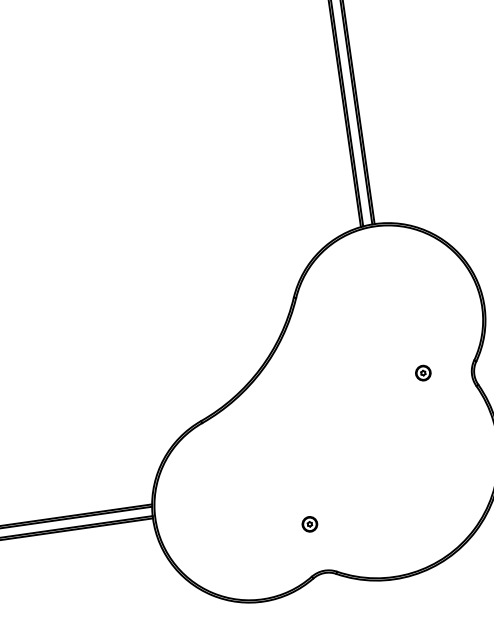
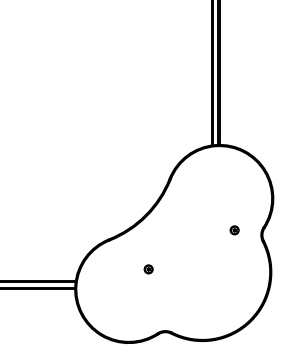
part: (309, 524) -> (148, 269), moved

